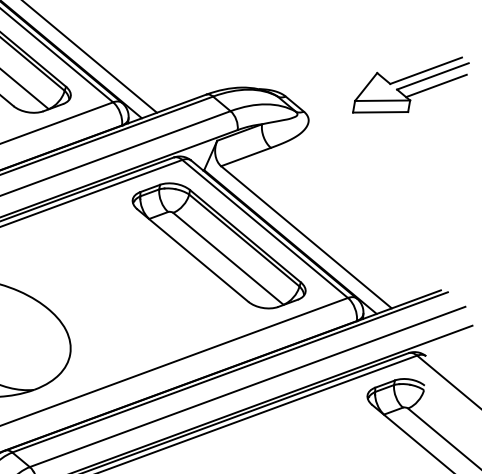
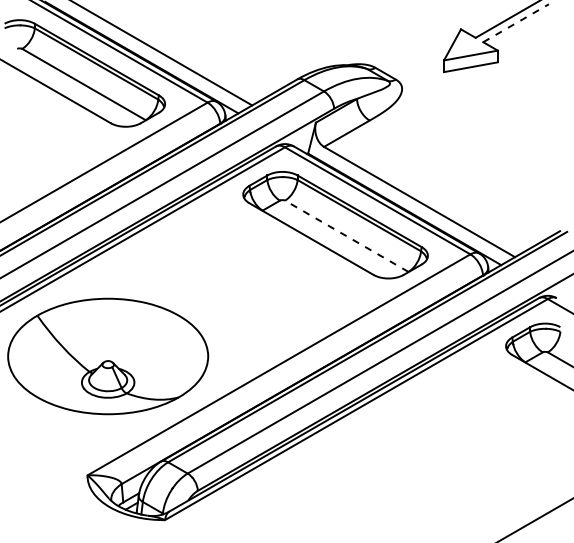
line: (433, 76) -> (516, 23), solid -> dashed
line: (435, 85) -> (520, 31), removed
line: (228, 258) -> (346, 236), solid -> dashed

